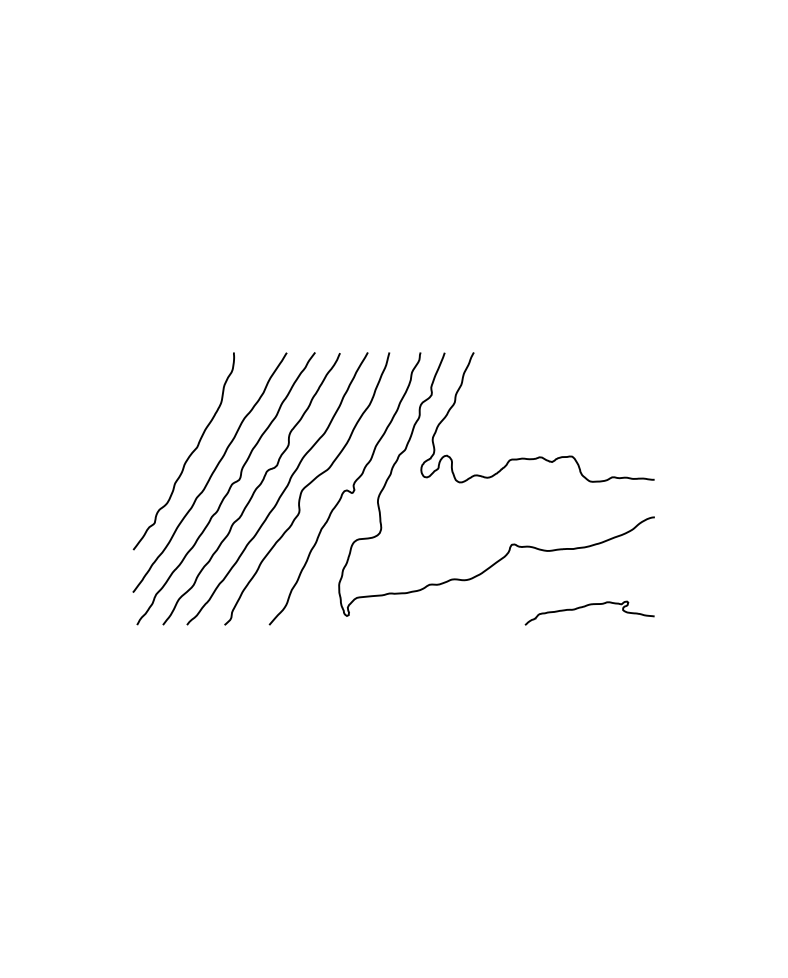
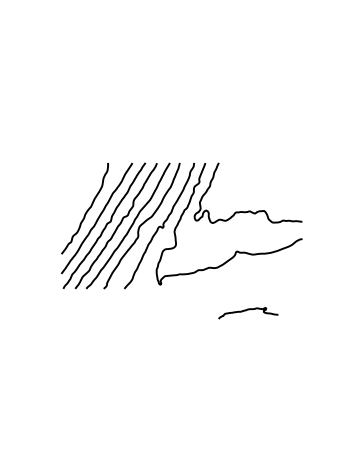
curve: (589, 606) -> (248, 310), moved

